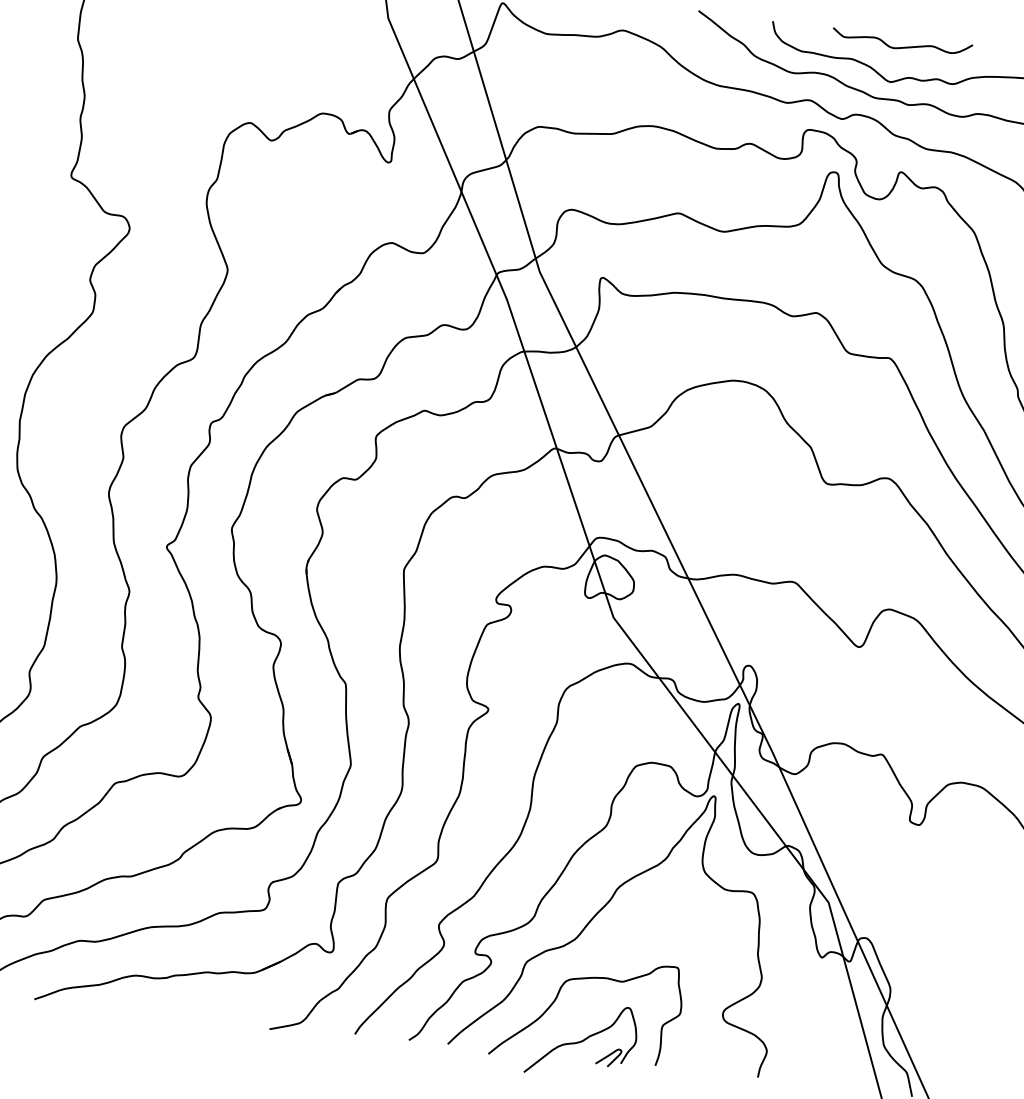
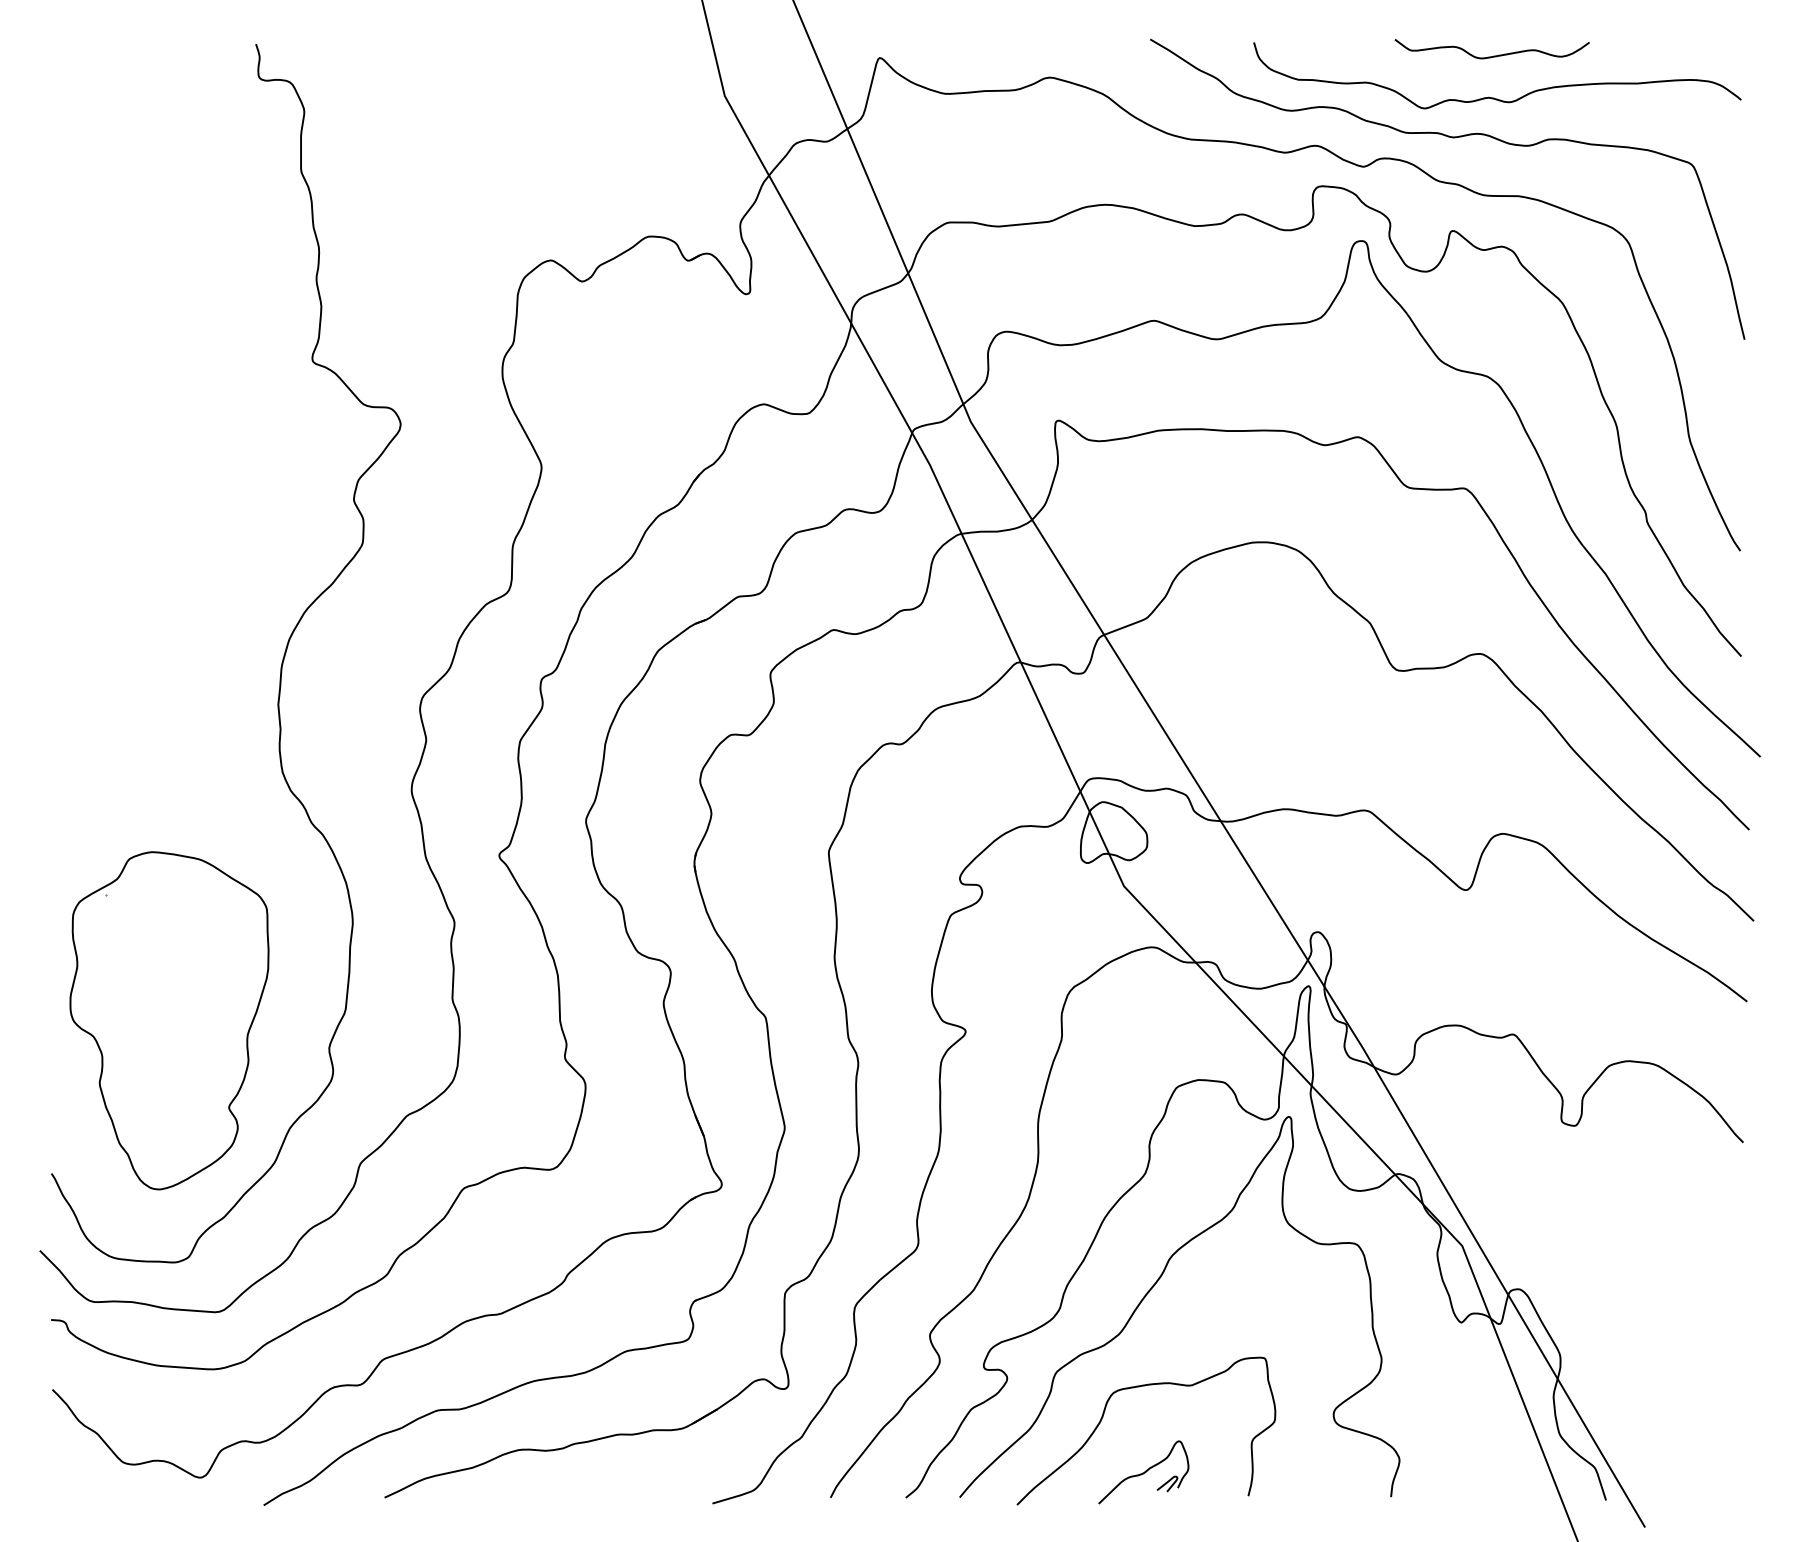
curve: (902, 46) -> (1493, 55), moved
part: (581, 1040) -> (1143, 1472), size x0.6

